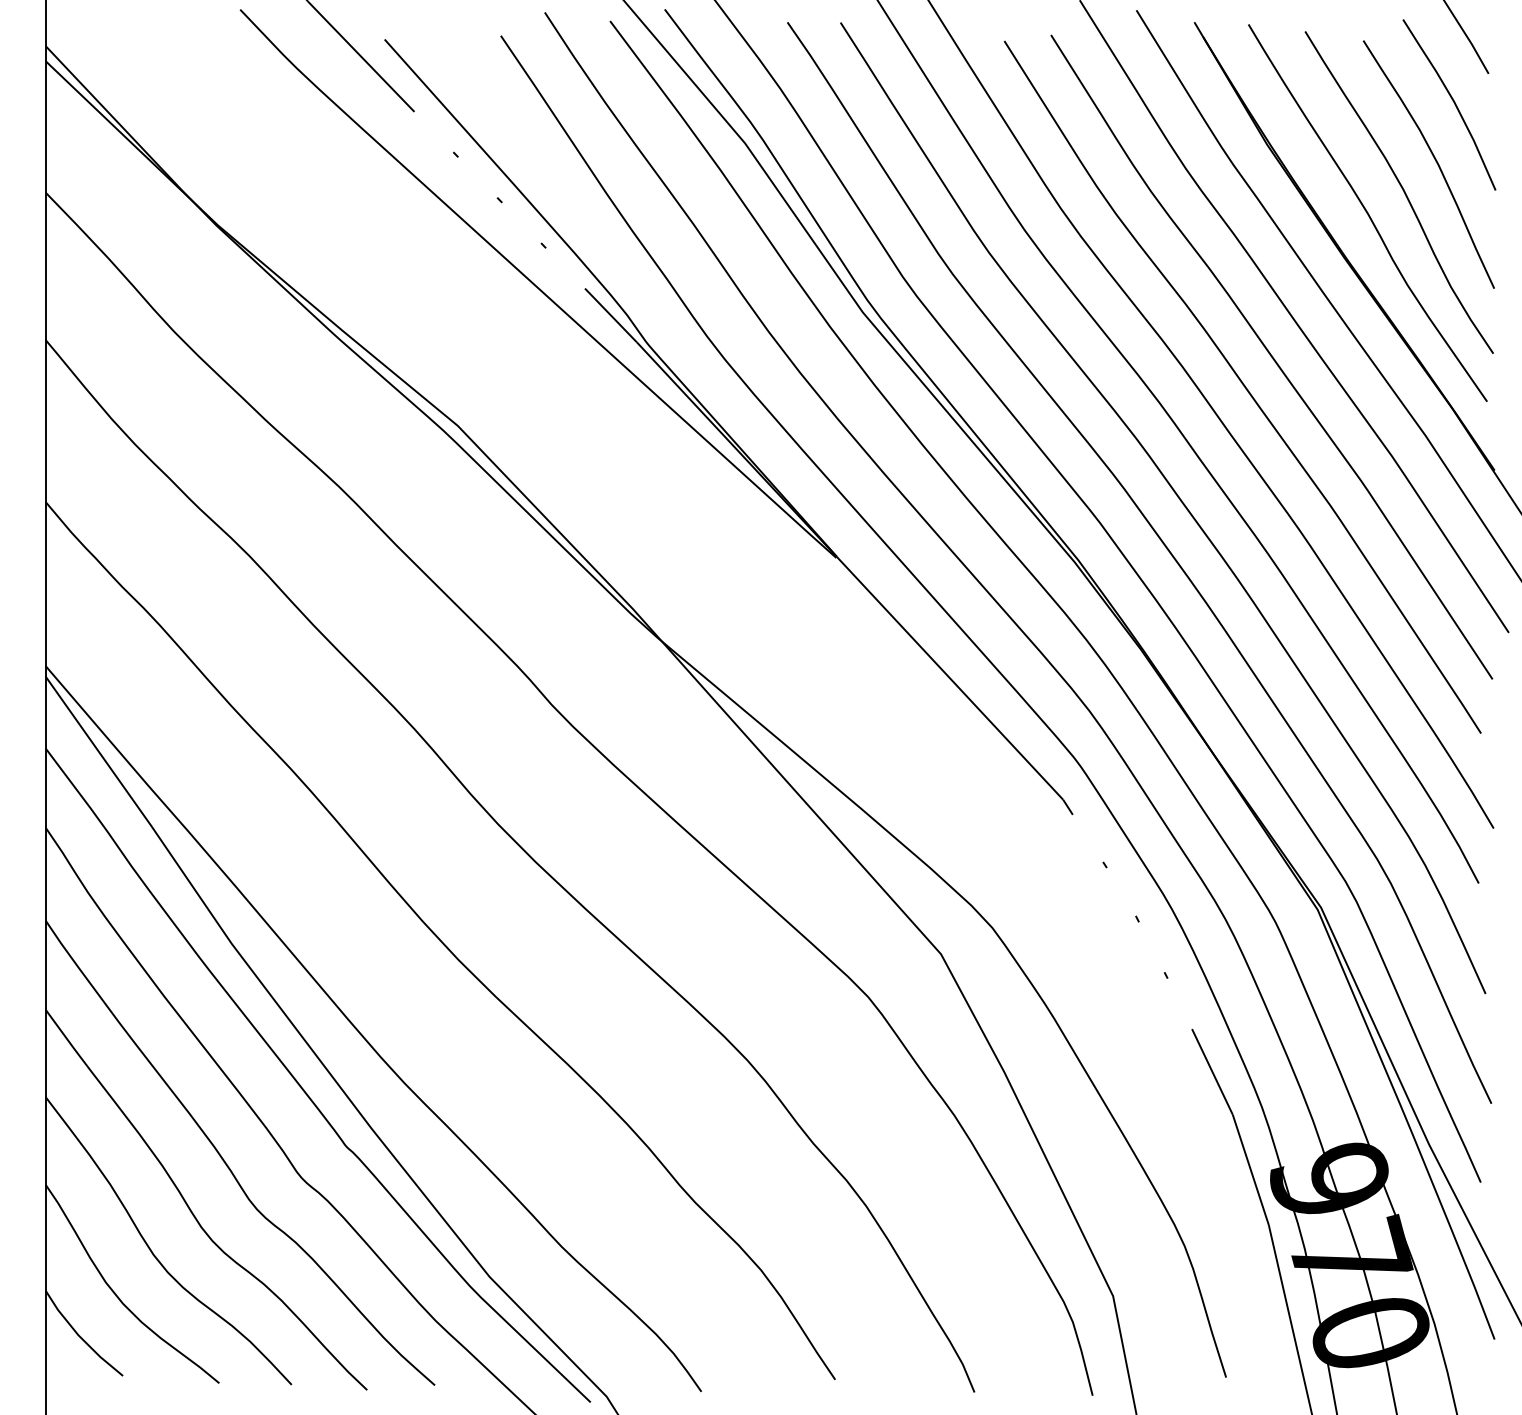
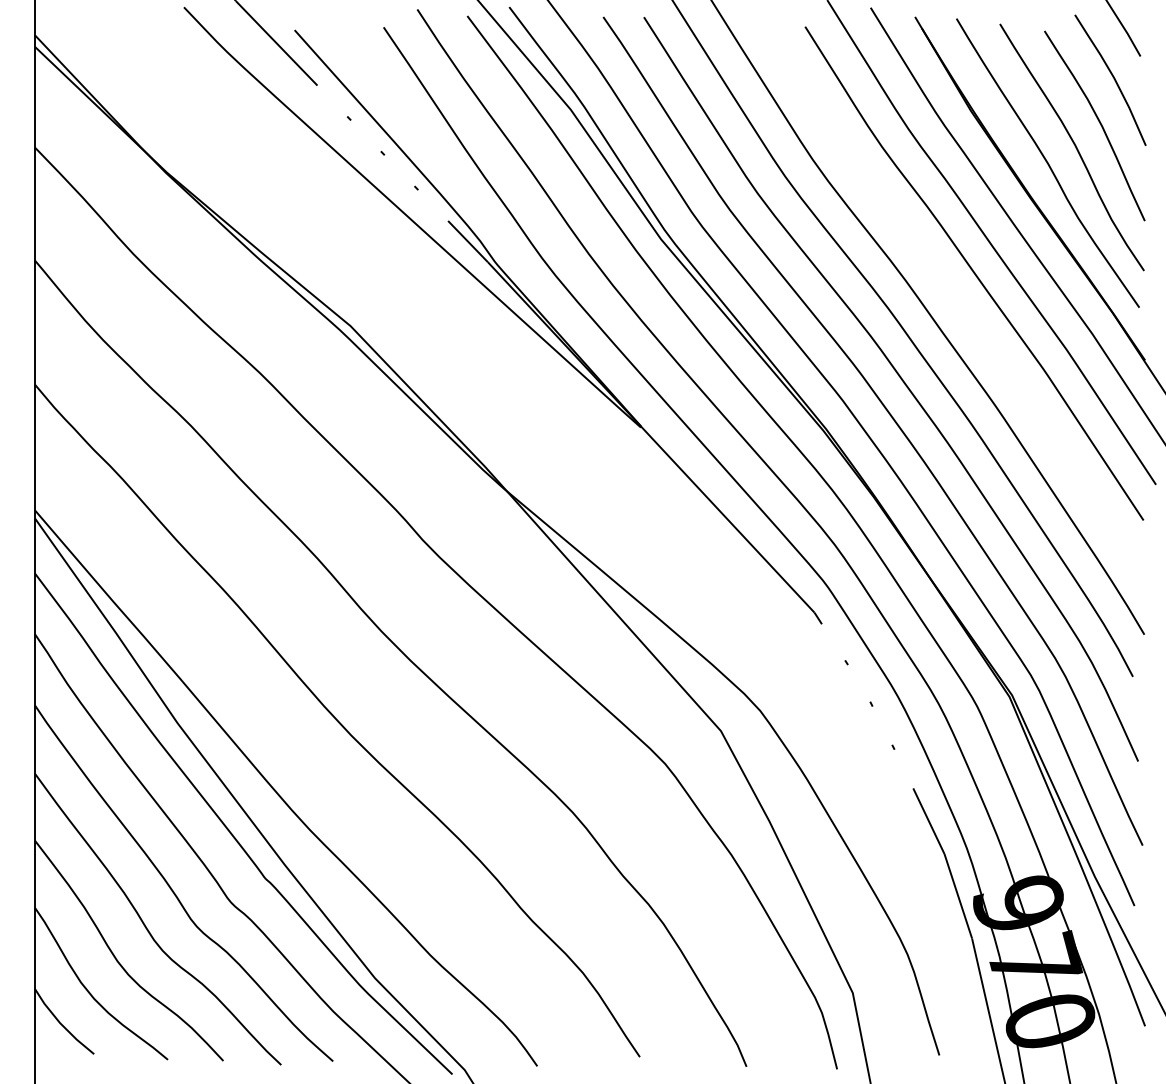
curve: (1243, 387) -> (952, 296), removed

